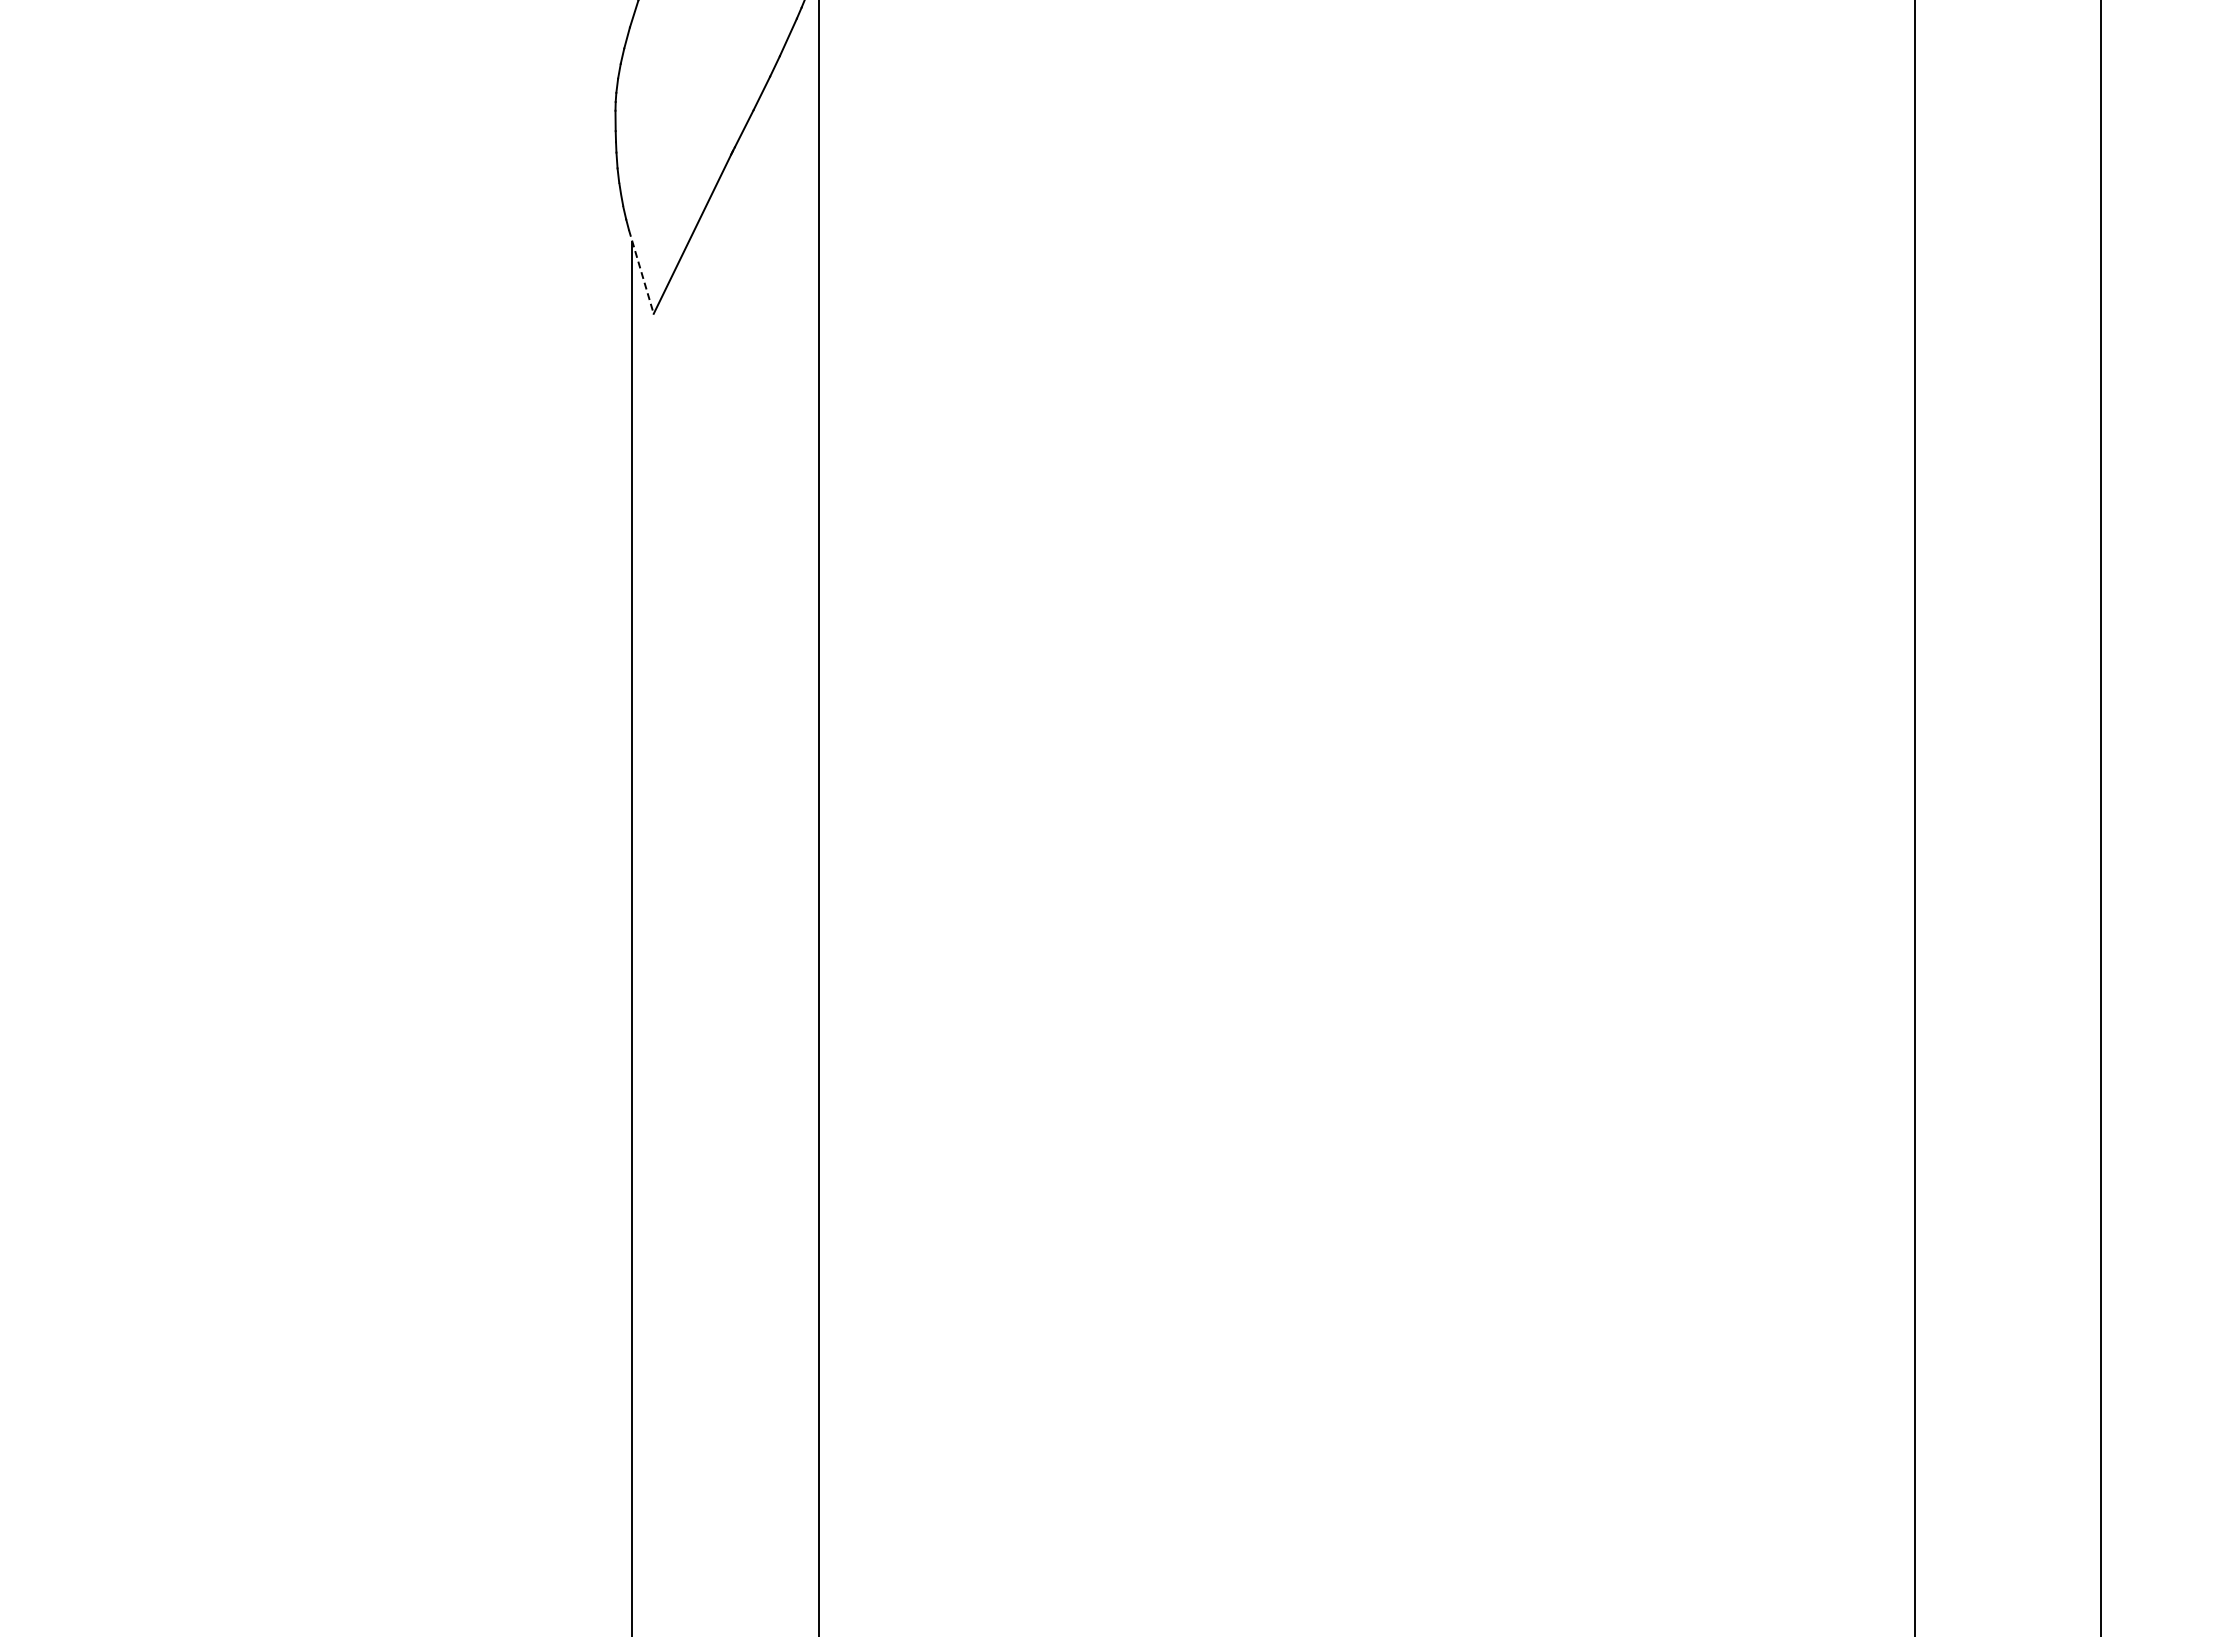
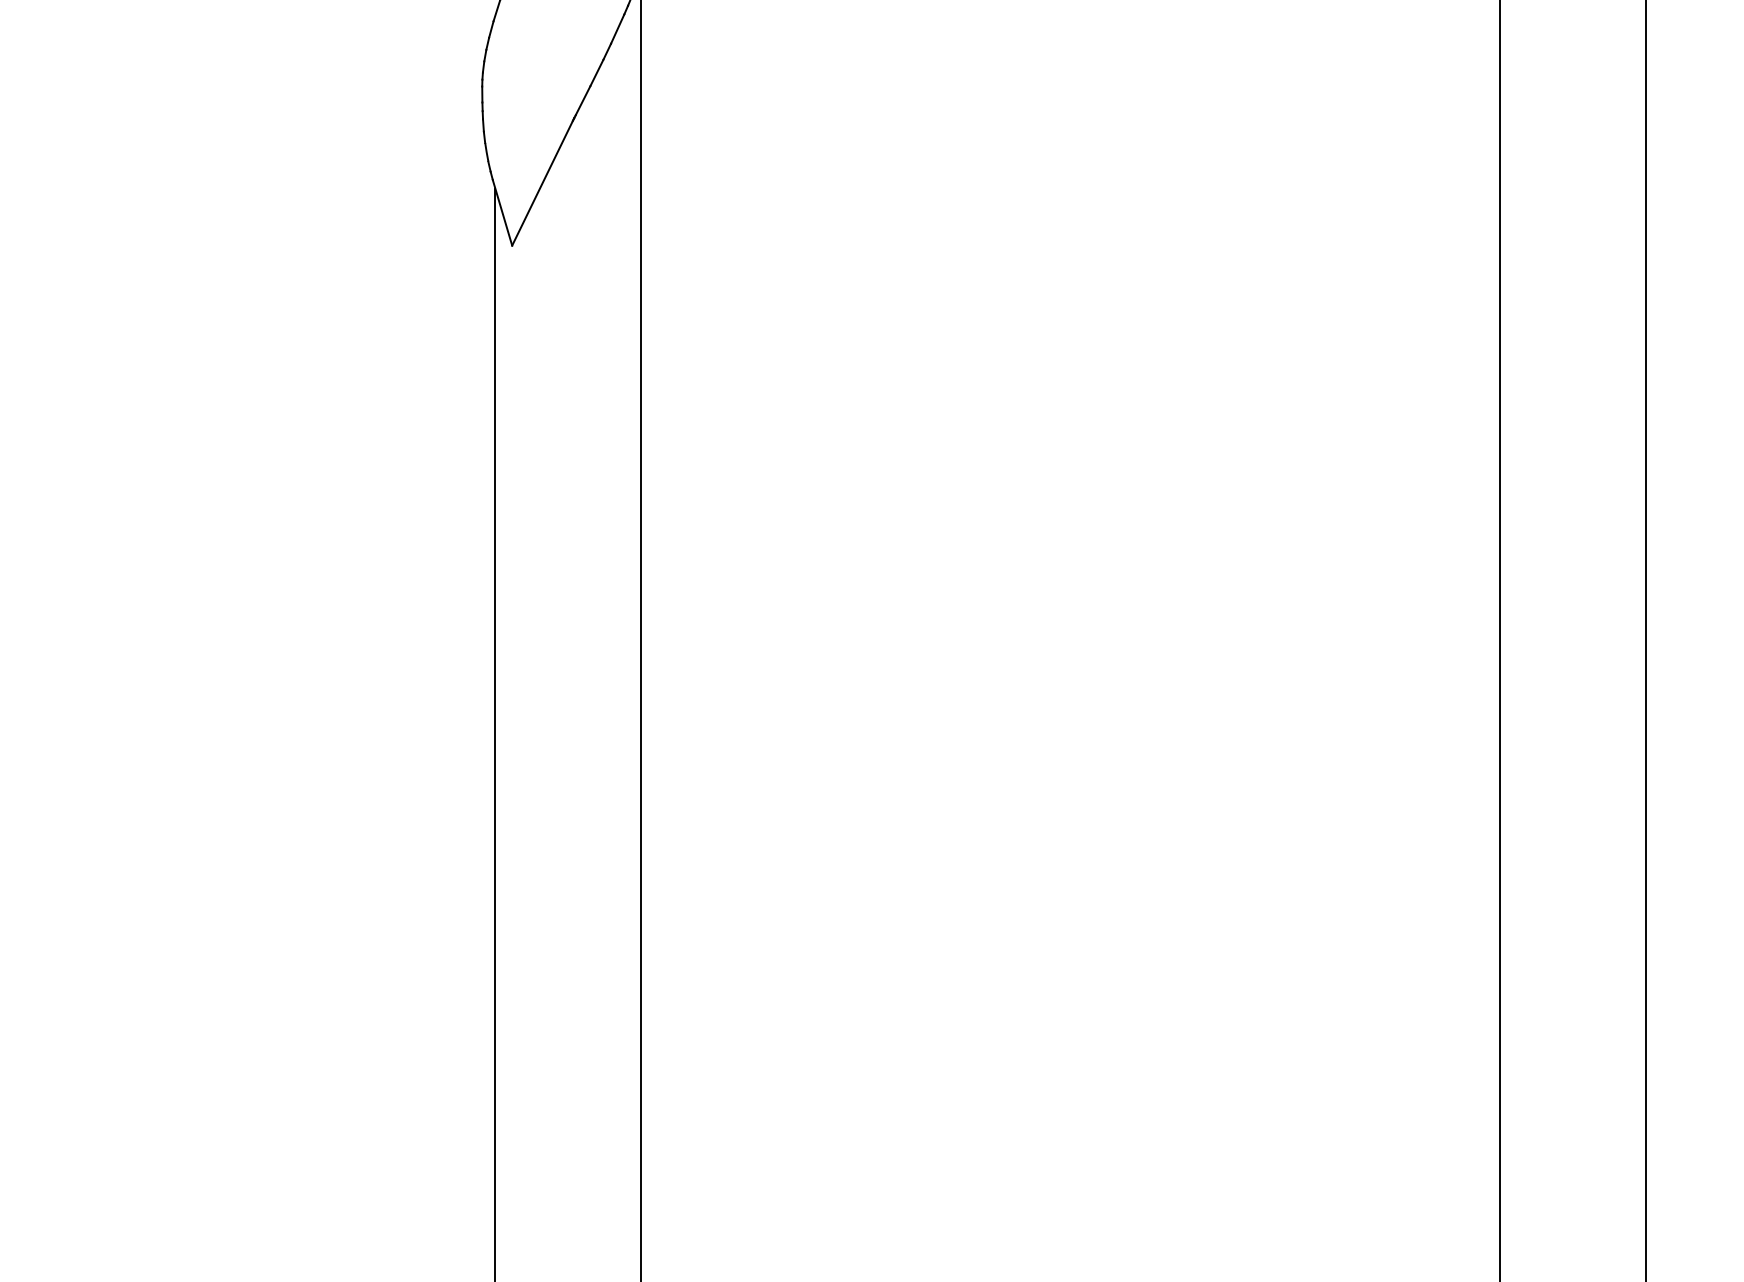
line: (641, 271) -> (502, 212), dashed -> solid

